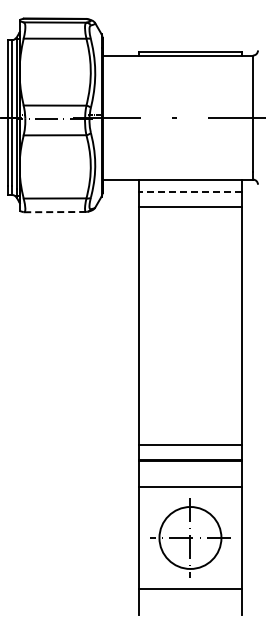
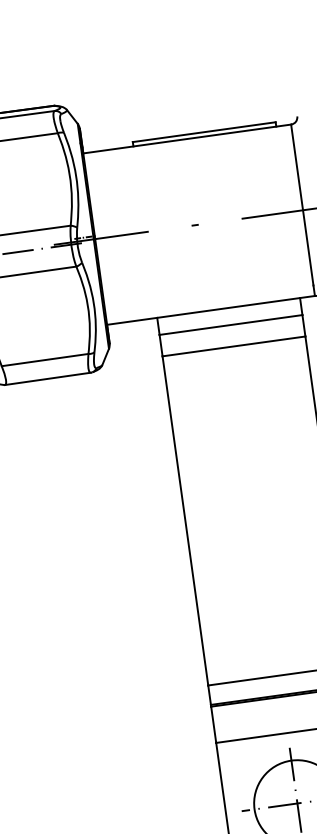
line: (190, 191) -> (230, 324), dashed -> solid
line: (54, 212) -> (46, 379), dashed -> solid

